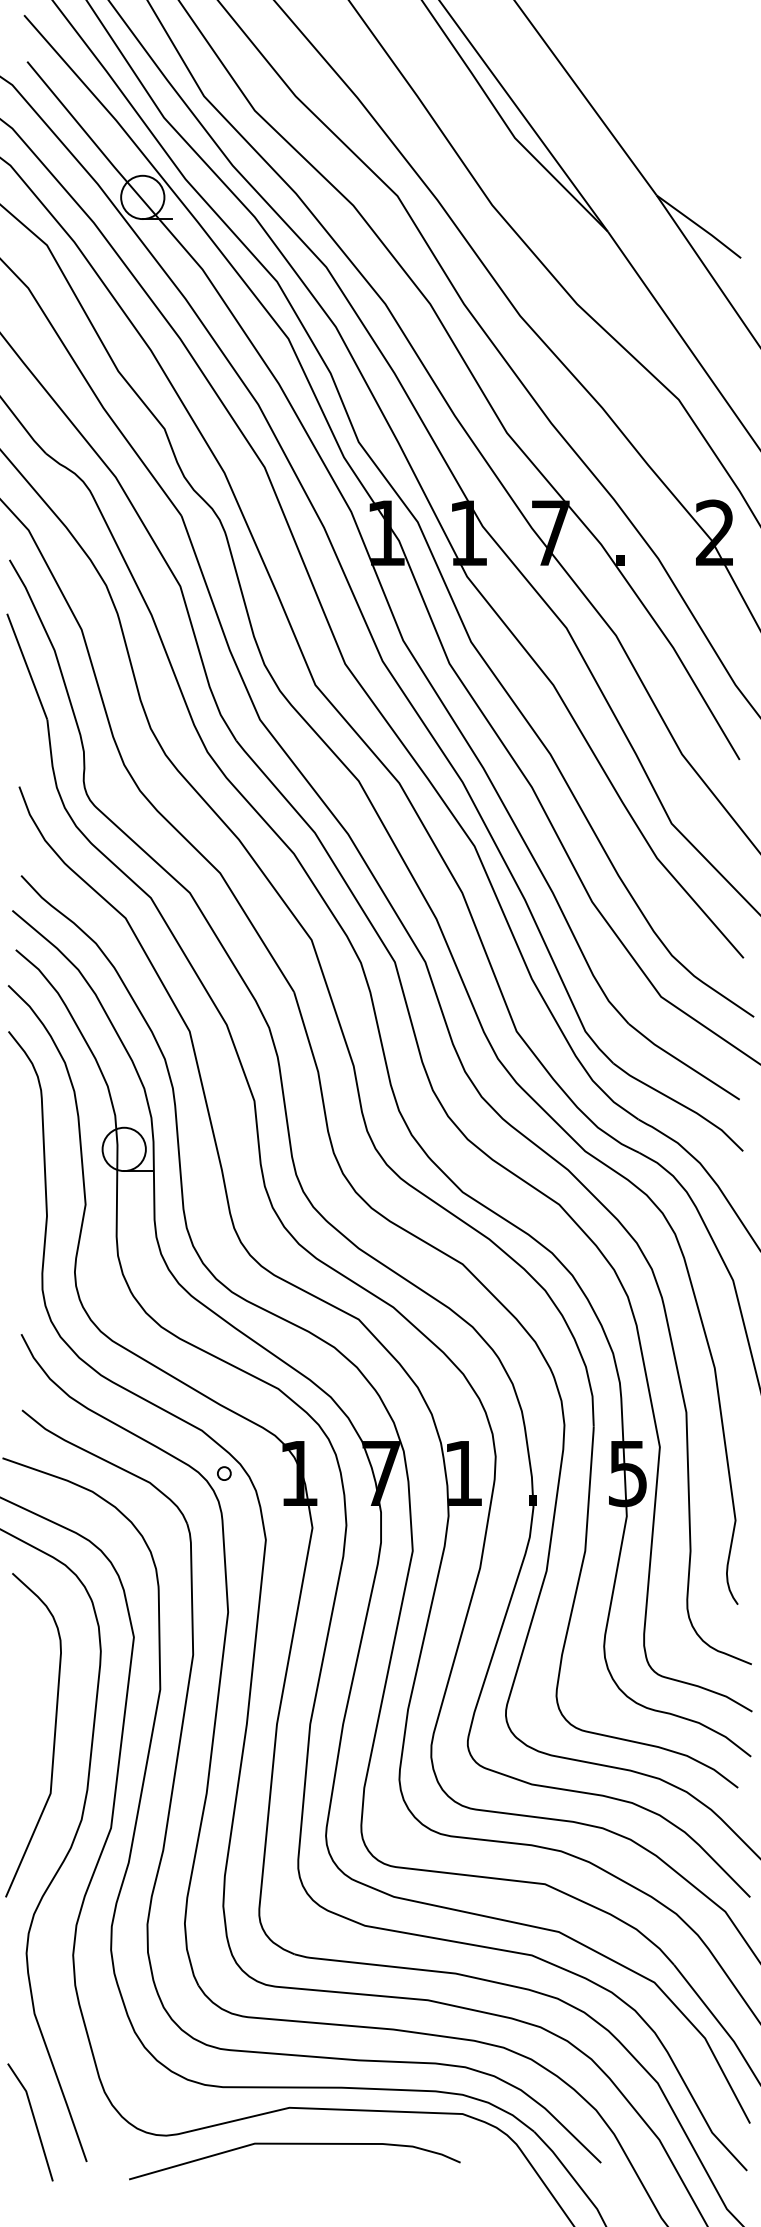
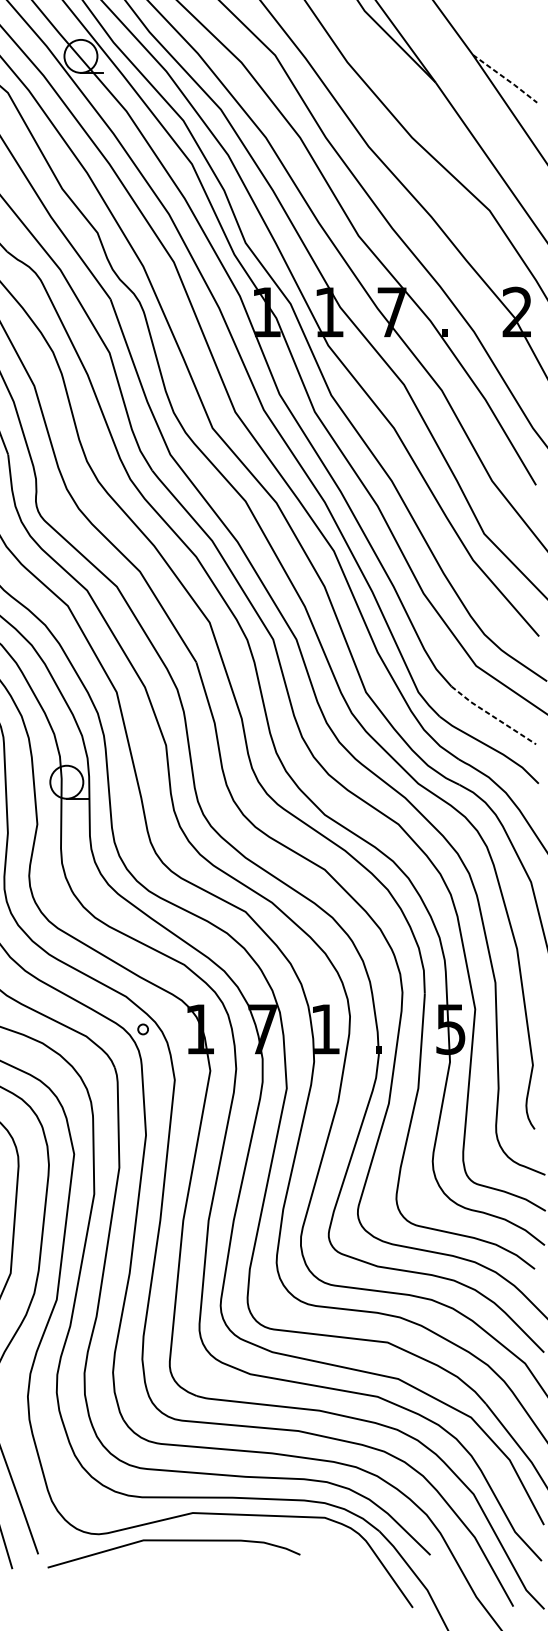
line: (700, 227) -> (506, 79), solid -> dashed
line: (682, 1062) -> (492, 715), solid -> dashed
curve: (294, 2144) -> (173, 1541), moved

